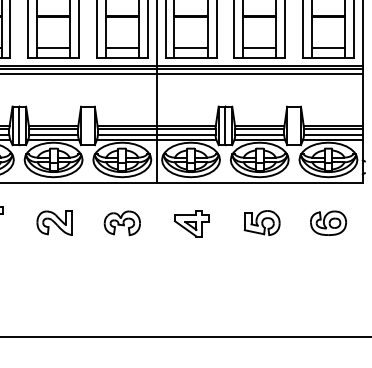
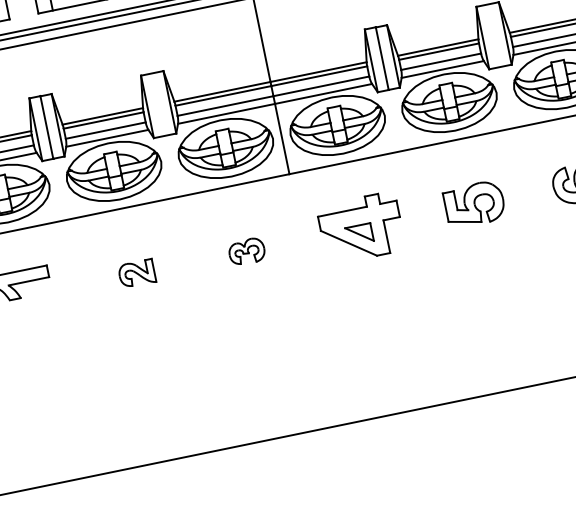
part: (54, 222) -> (136, 272), size x0.6
part: (121, 223) -> (245, 252), size x0.6
part: (191, 223) -> (359, 228), size x1.4

